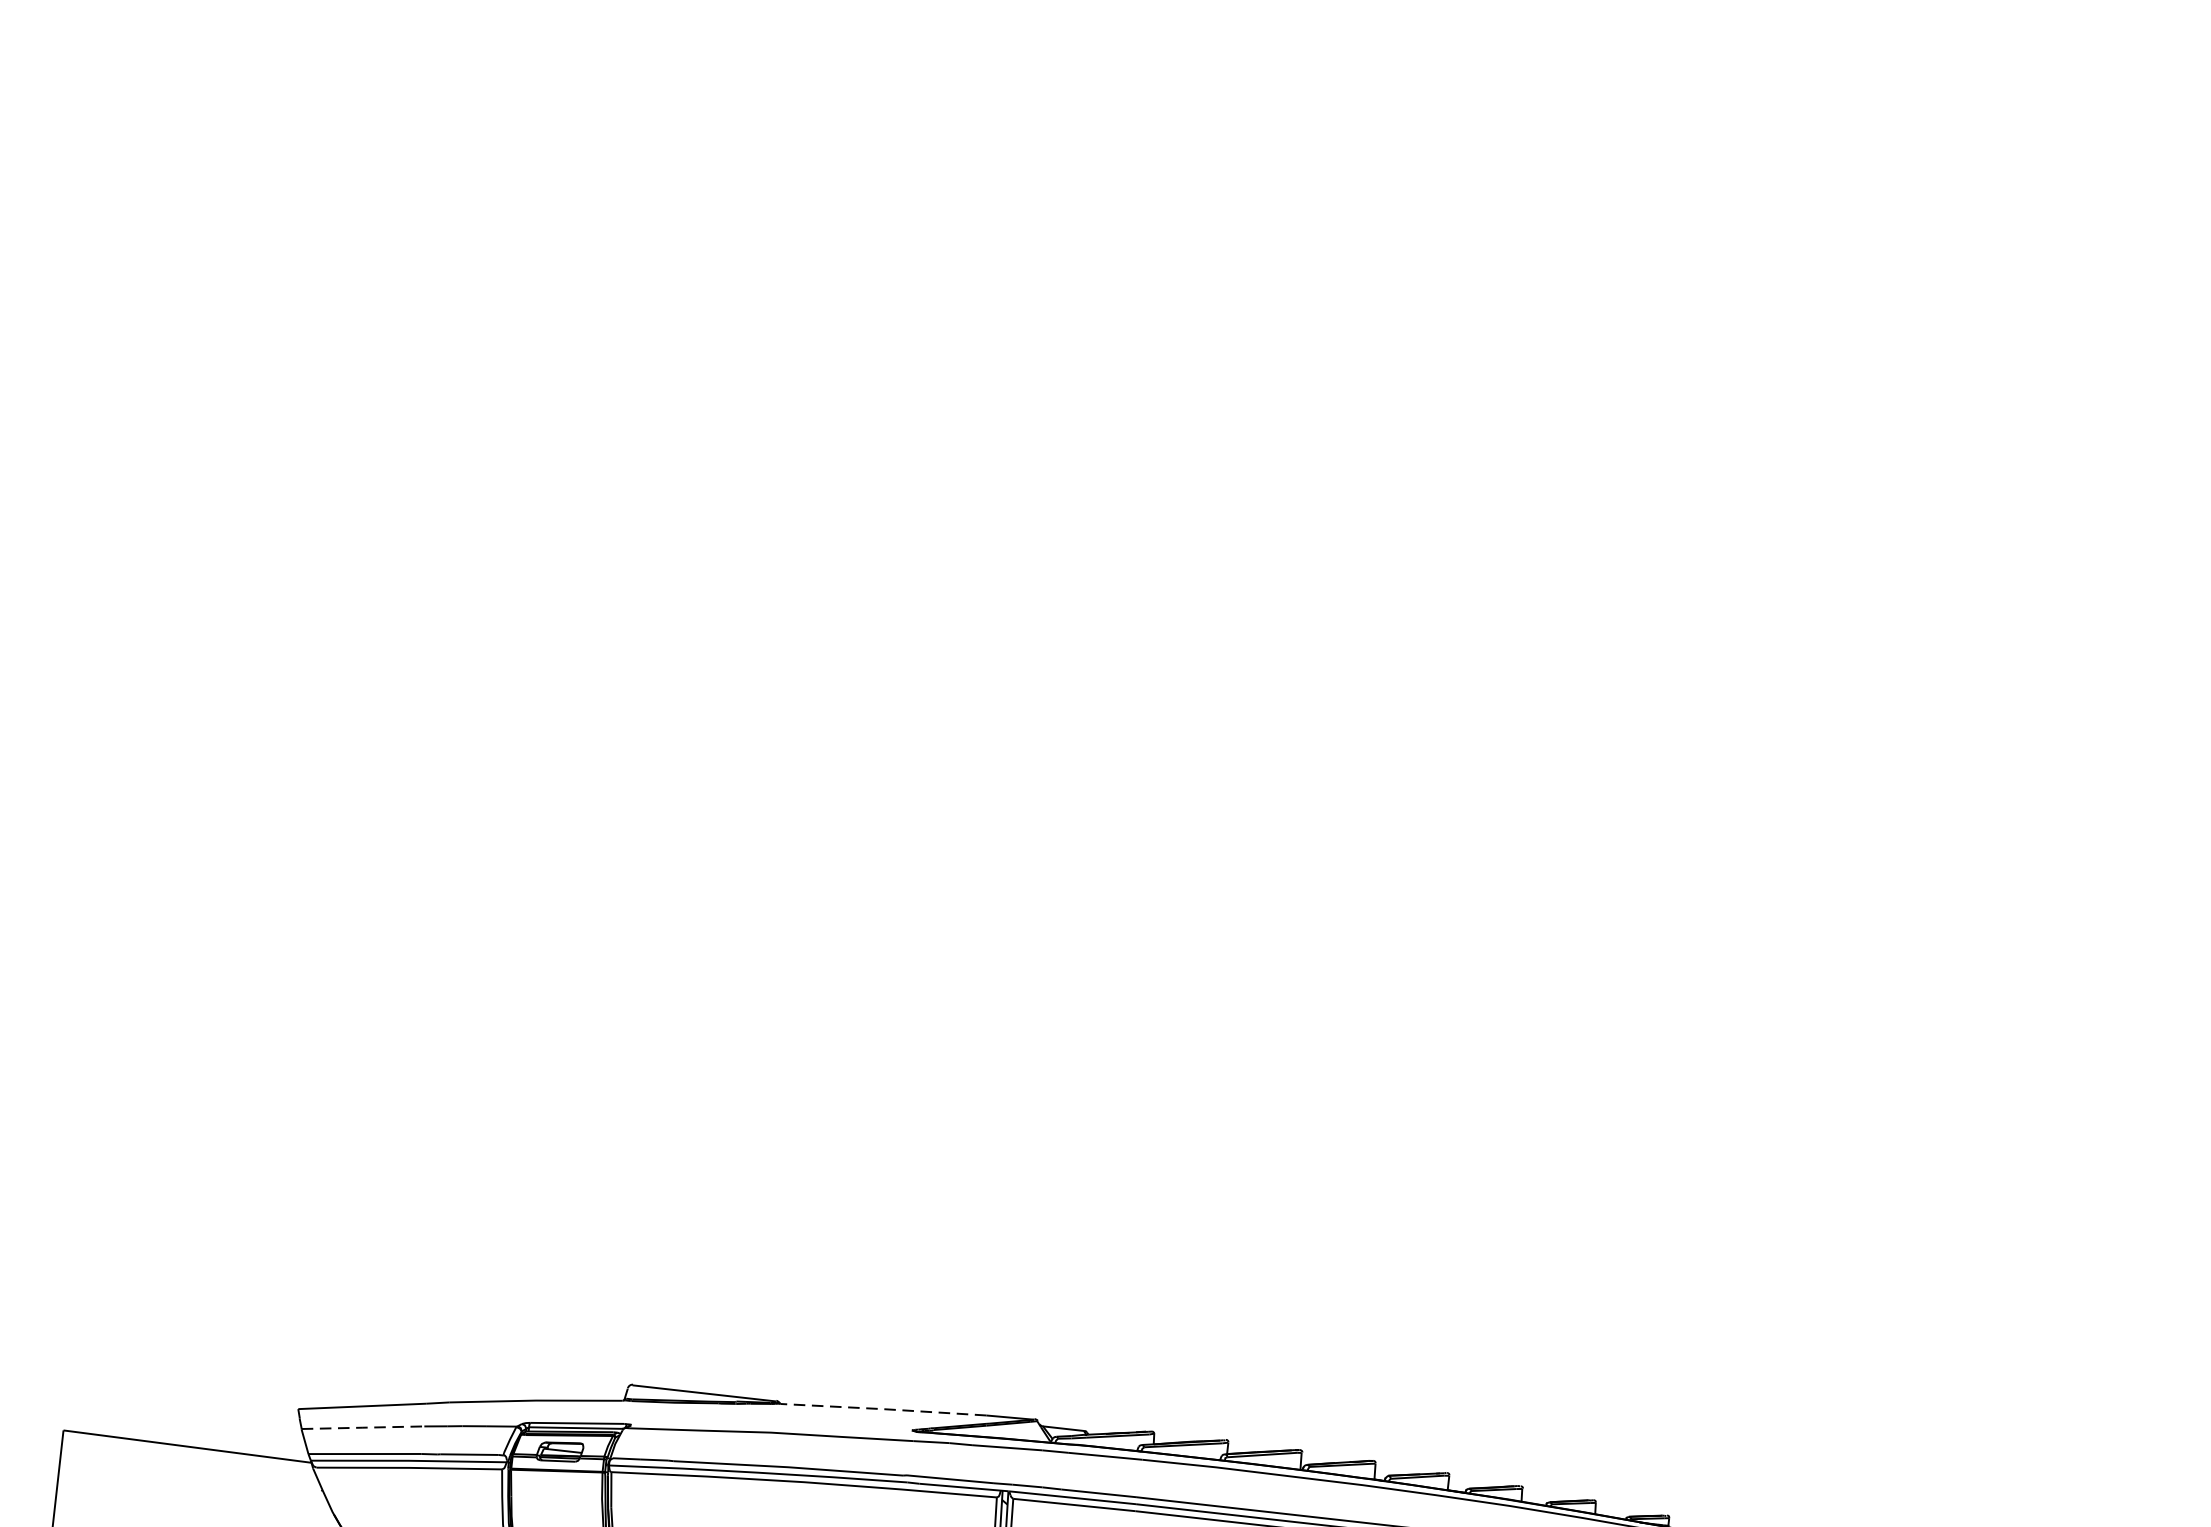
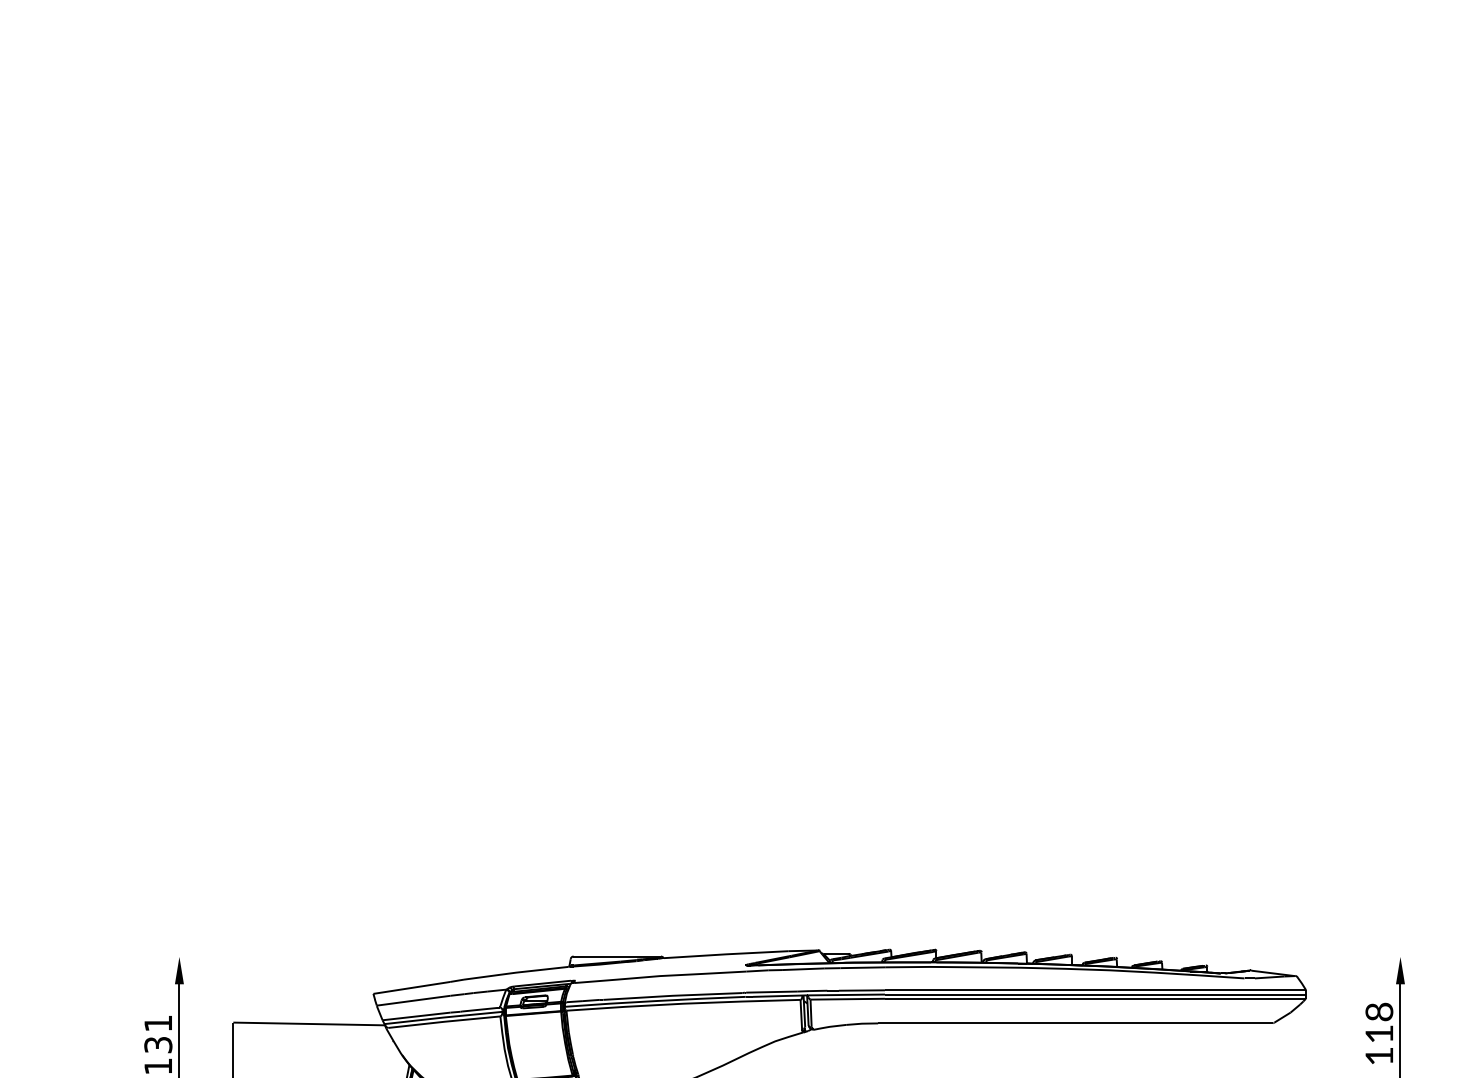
line: (883, 1409) -> (726, 954), dashed -> solid
line: (362, 1427) -> (413, 1000), dashed -> solid

